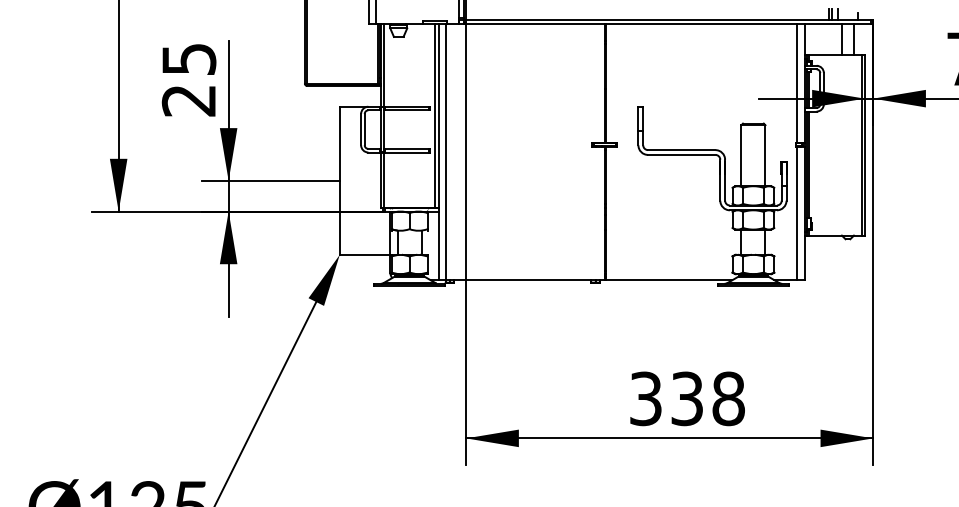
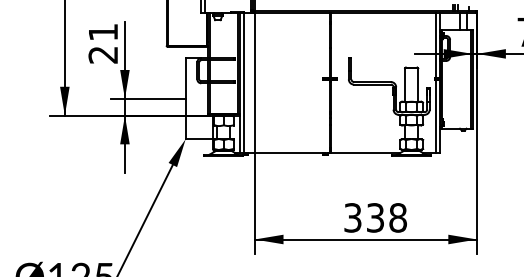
text: (189, 59) -> (103, 32), 25 -> 21

